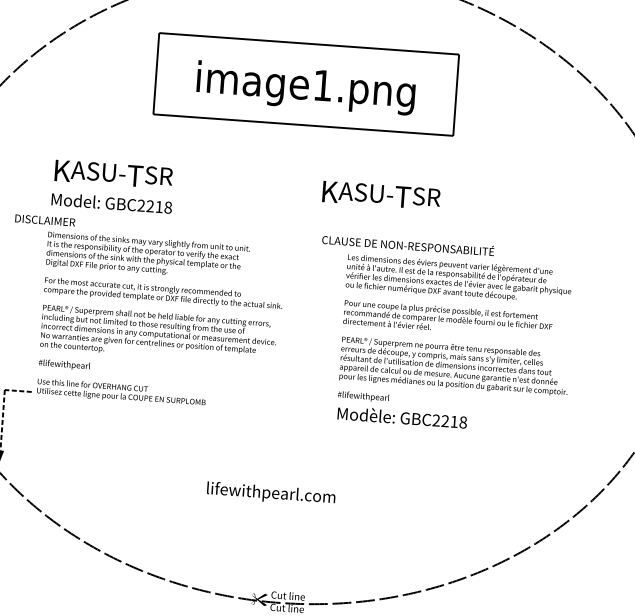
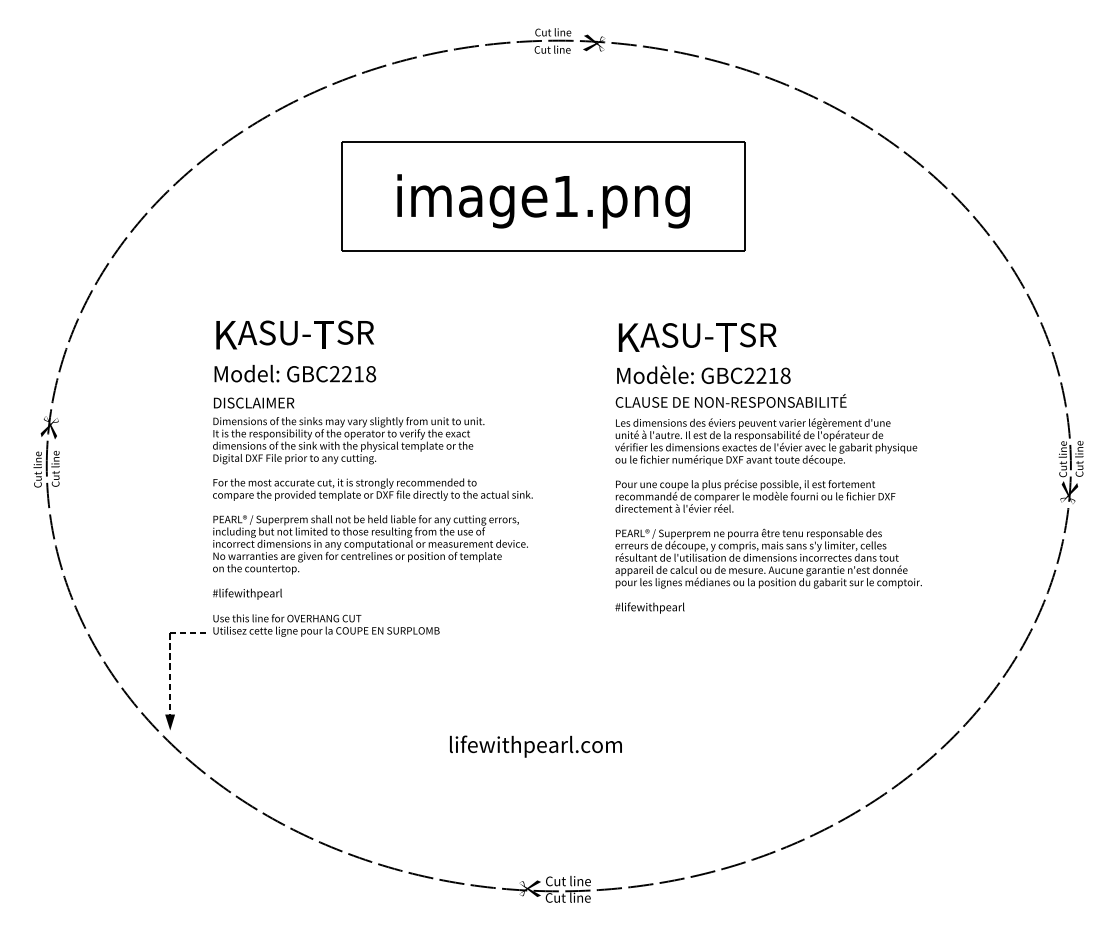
text: (381, 195) -> (697, 337), moved
text: (45, 220) -> (254, 402), moved
text: (407, 244) -> (730, 400), moved
text: (402, 417) -> (703, 374), moved

